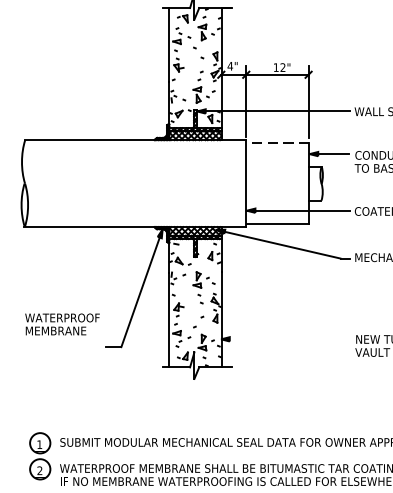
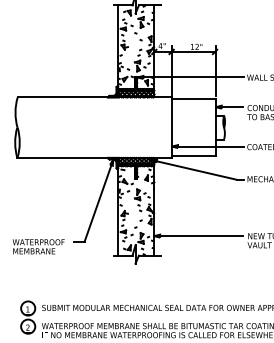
line: (277, 143) -> (193, 99), dashed -> solid
text: (62, 324) -> (38, 246), moved
line: (284, 339) -> (198, 236), added

